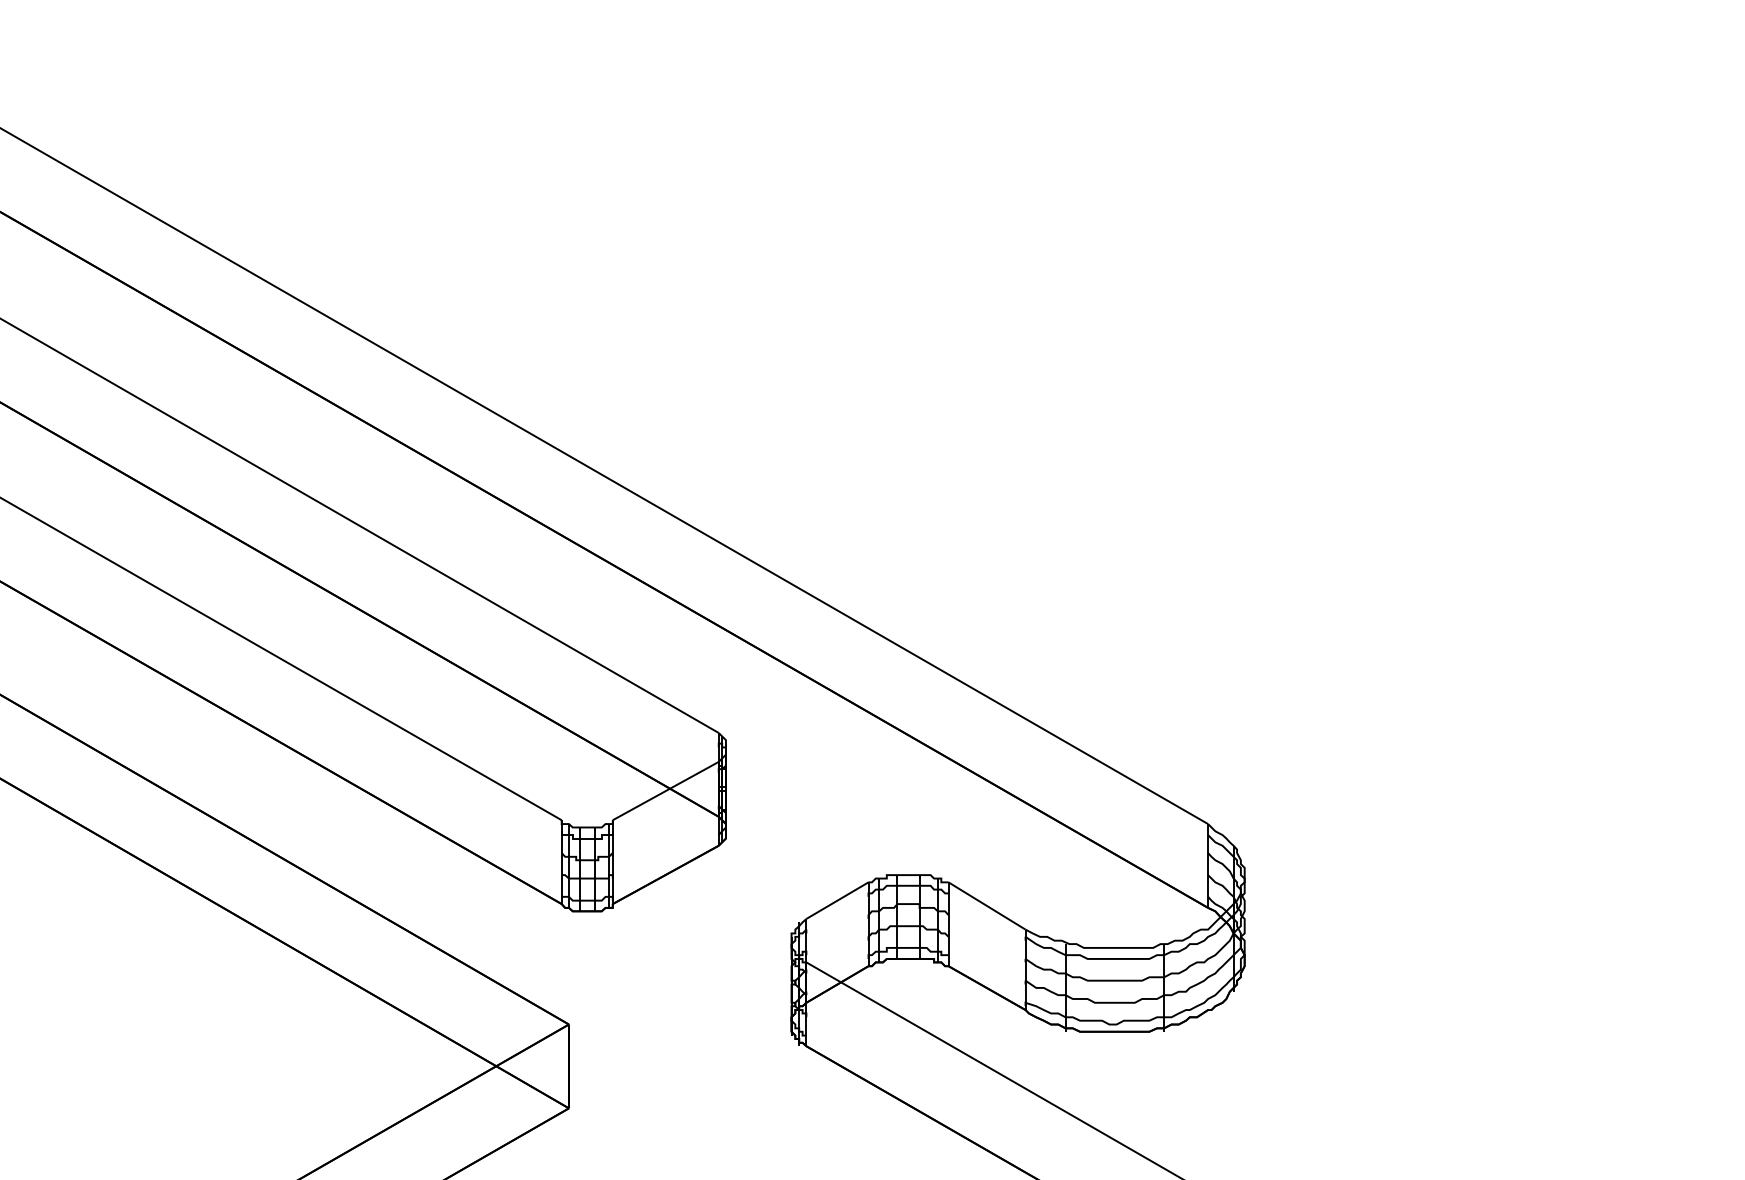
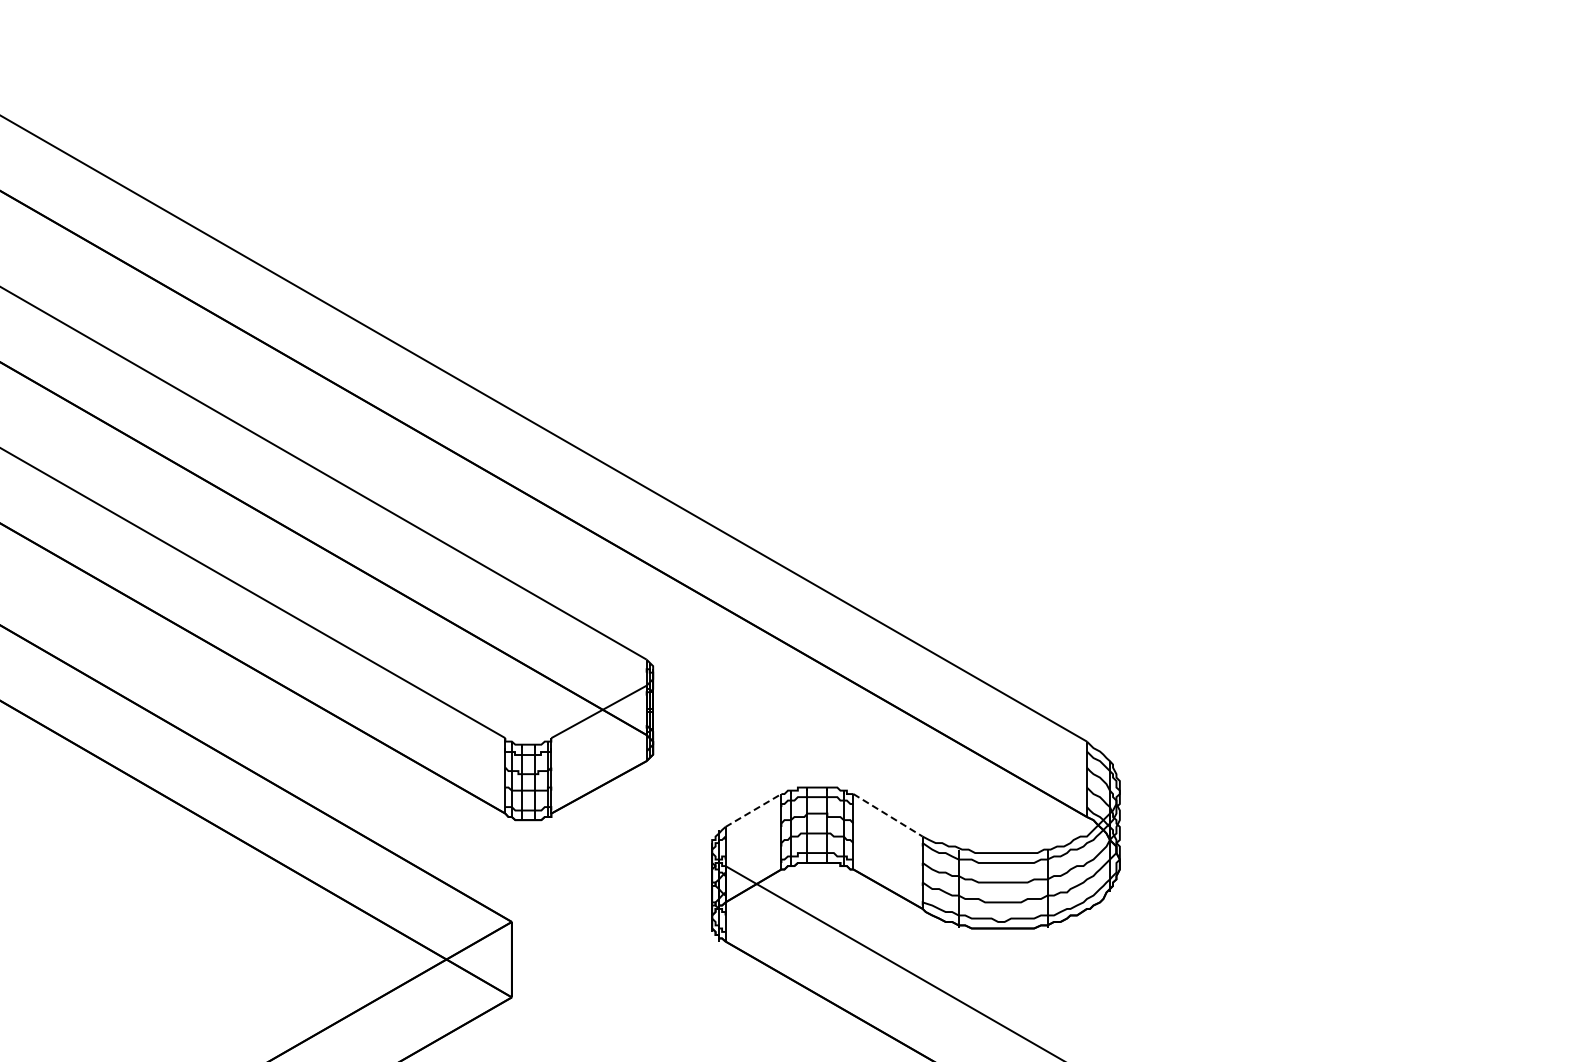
line: (837, 900) -> (753, 810), solid -> dashed
line: (987, 906) -> (888, 815), solid -> dashed

